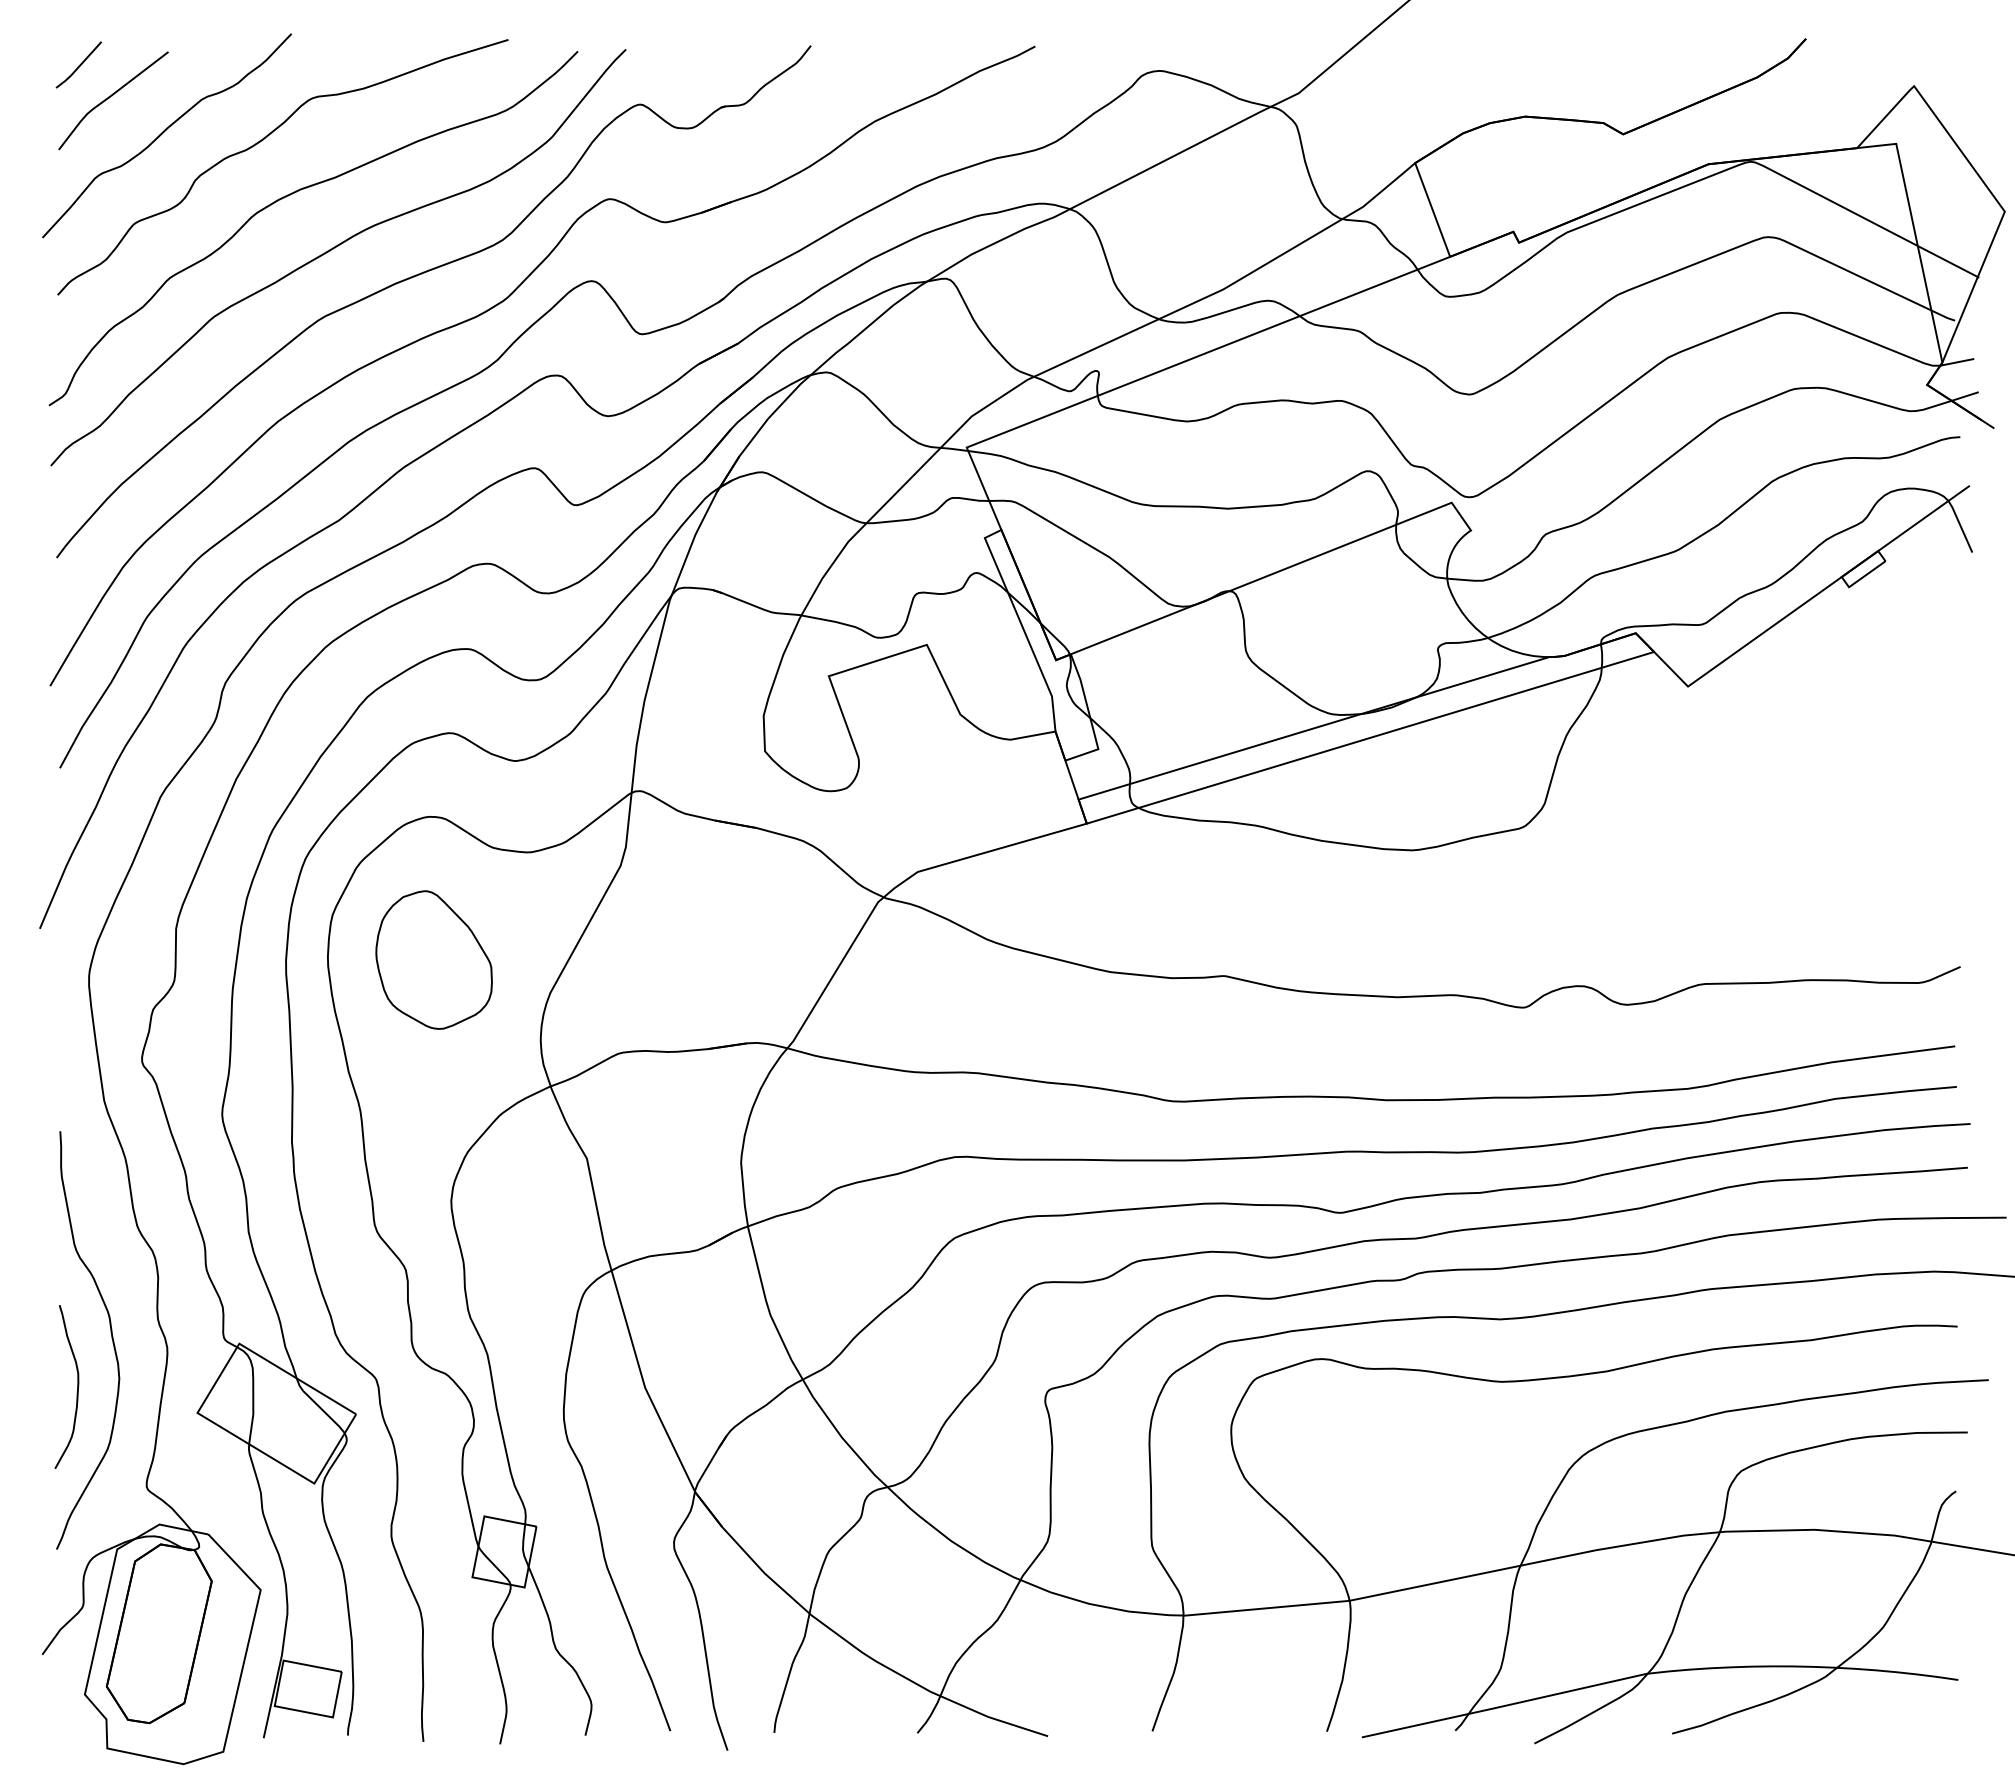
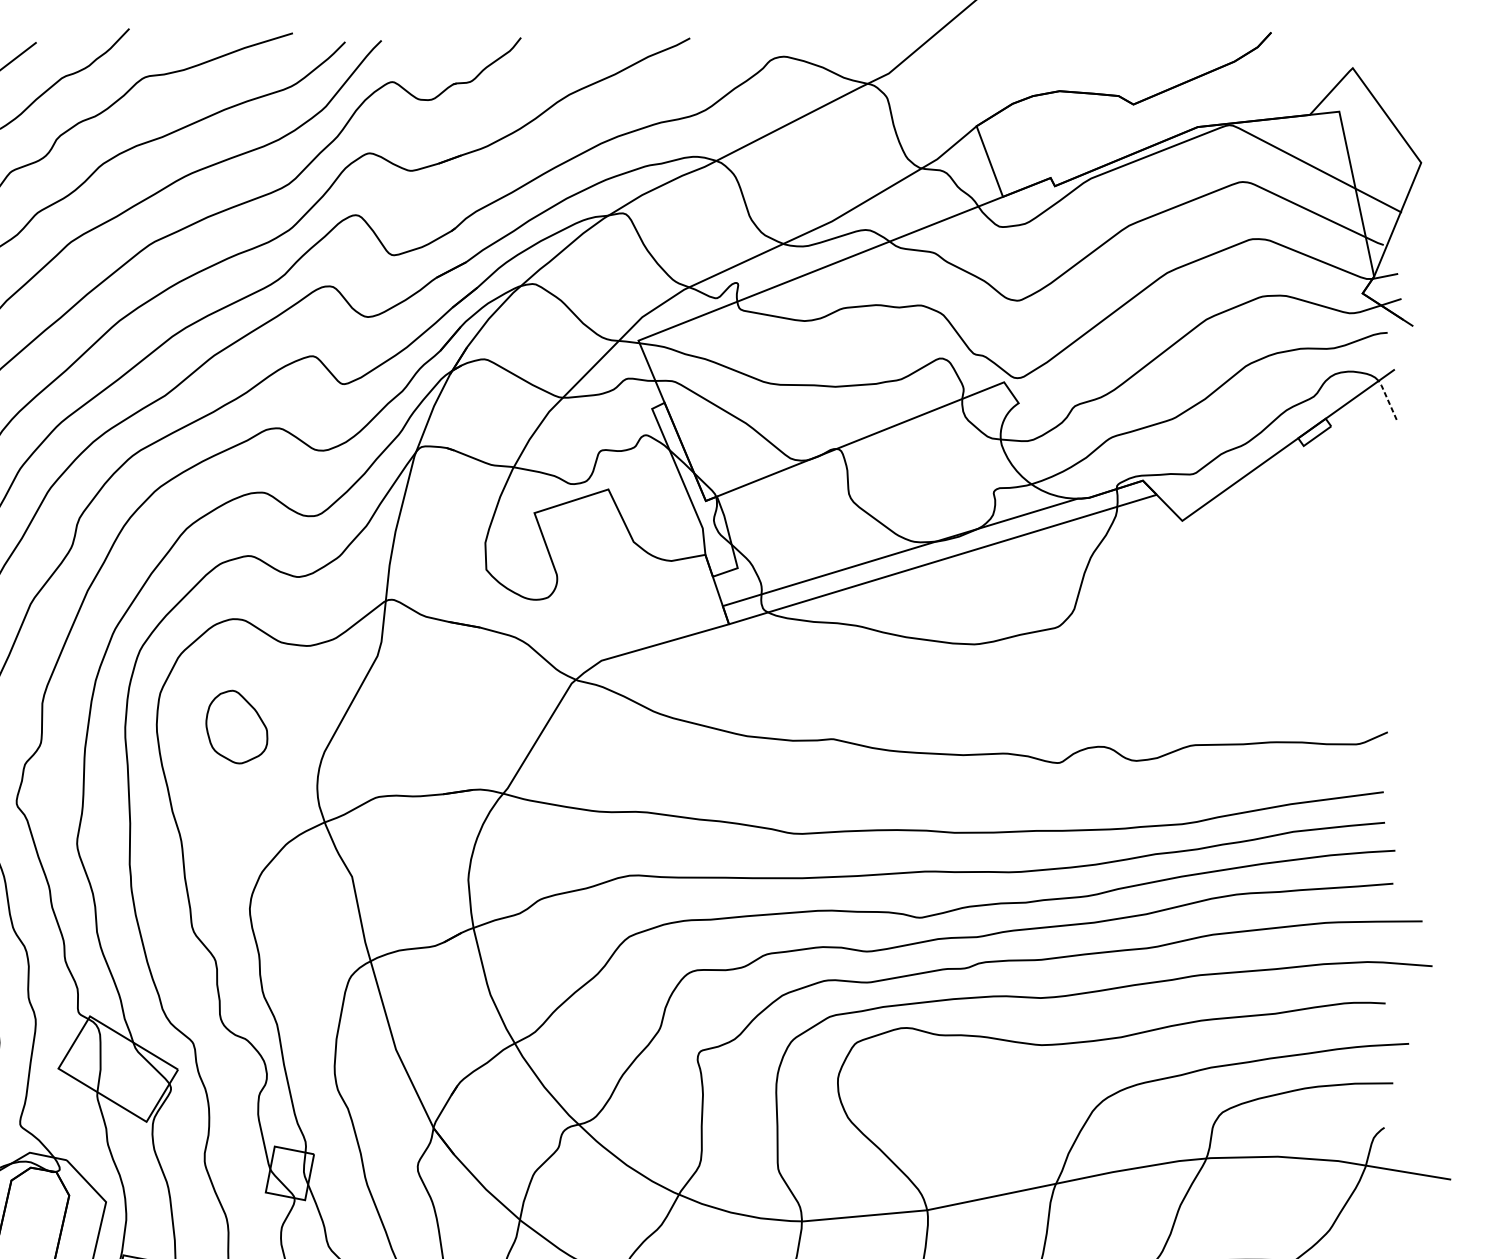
line: (1960, 525) -> (1387, 399), solid -> dashed
part: (433, 959) -> (236, 726), size x0.7

